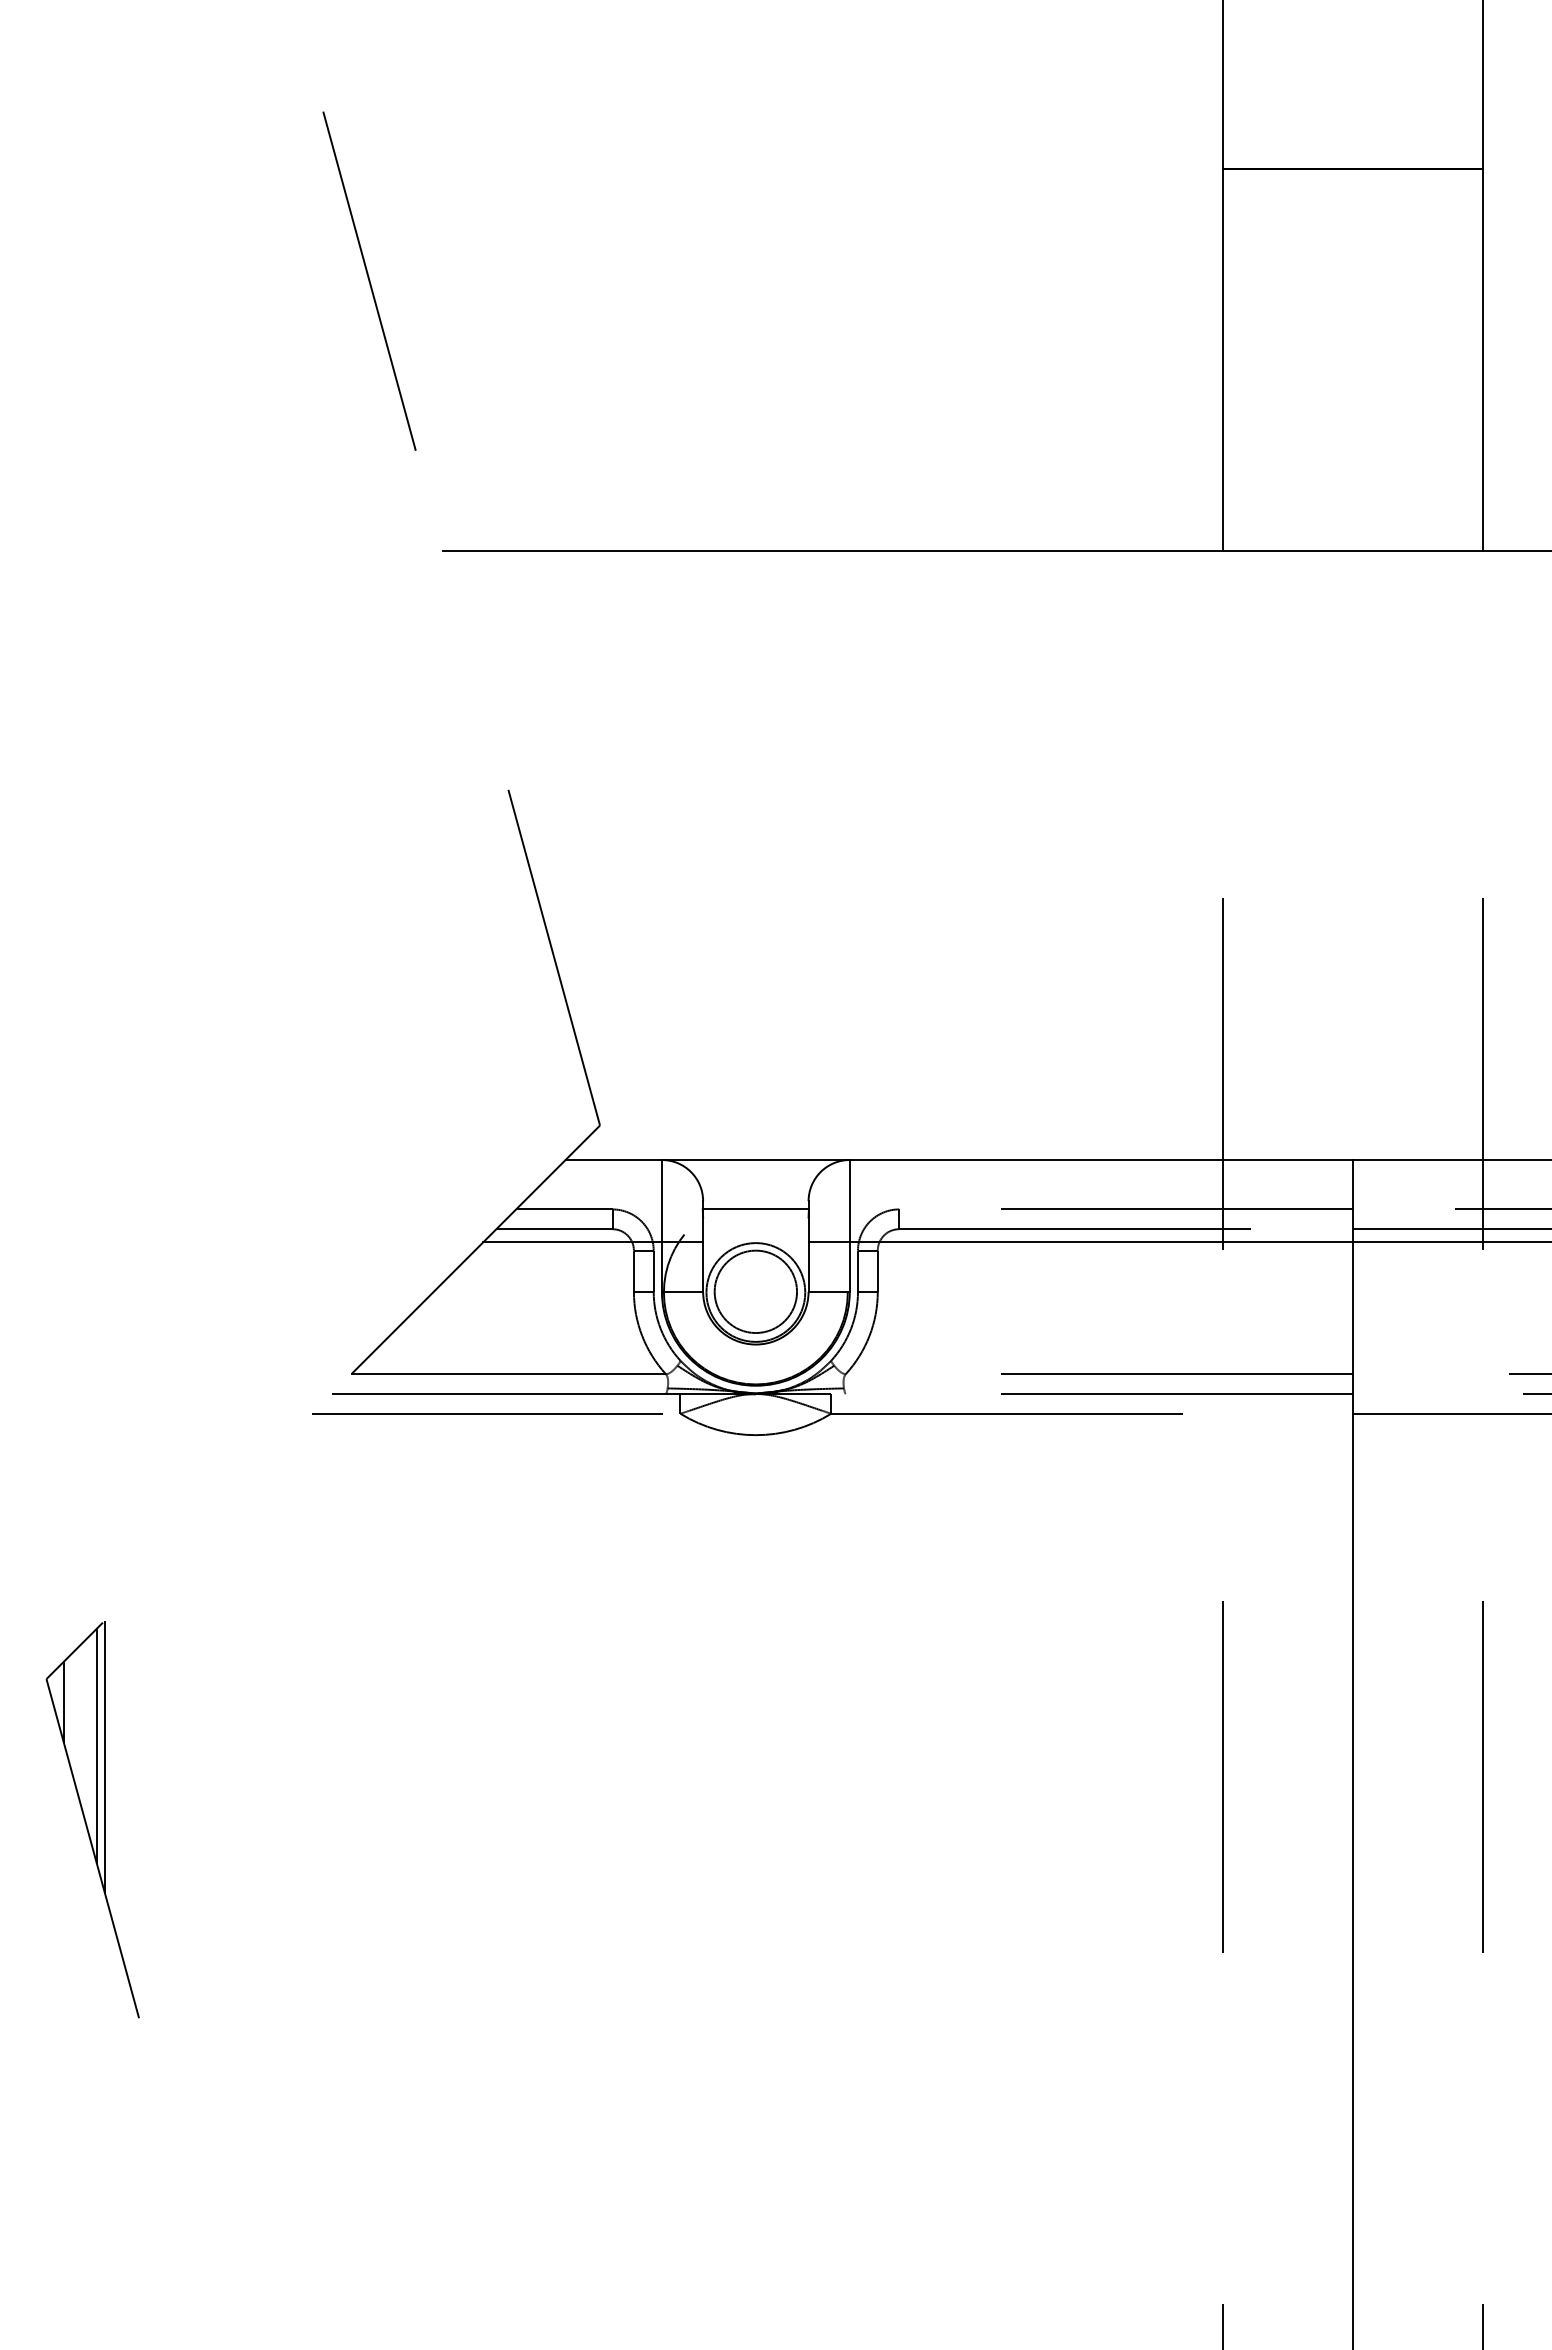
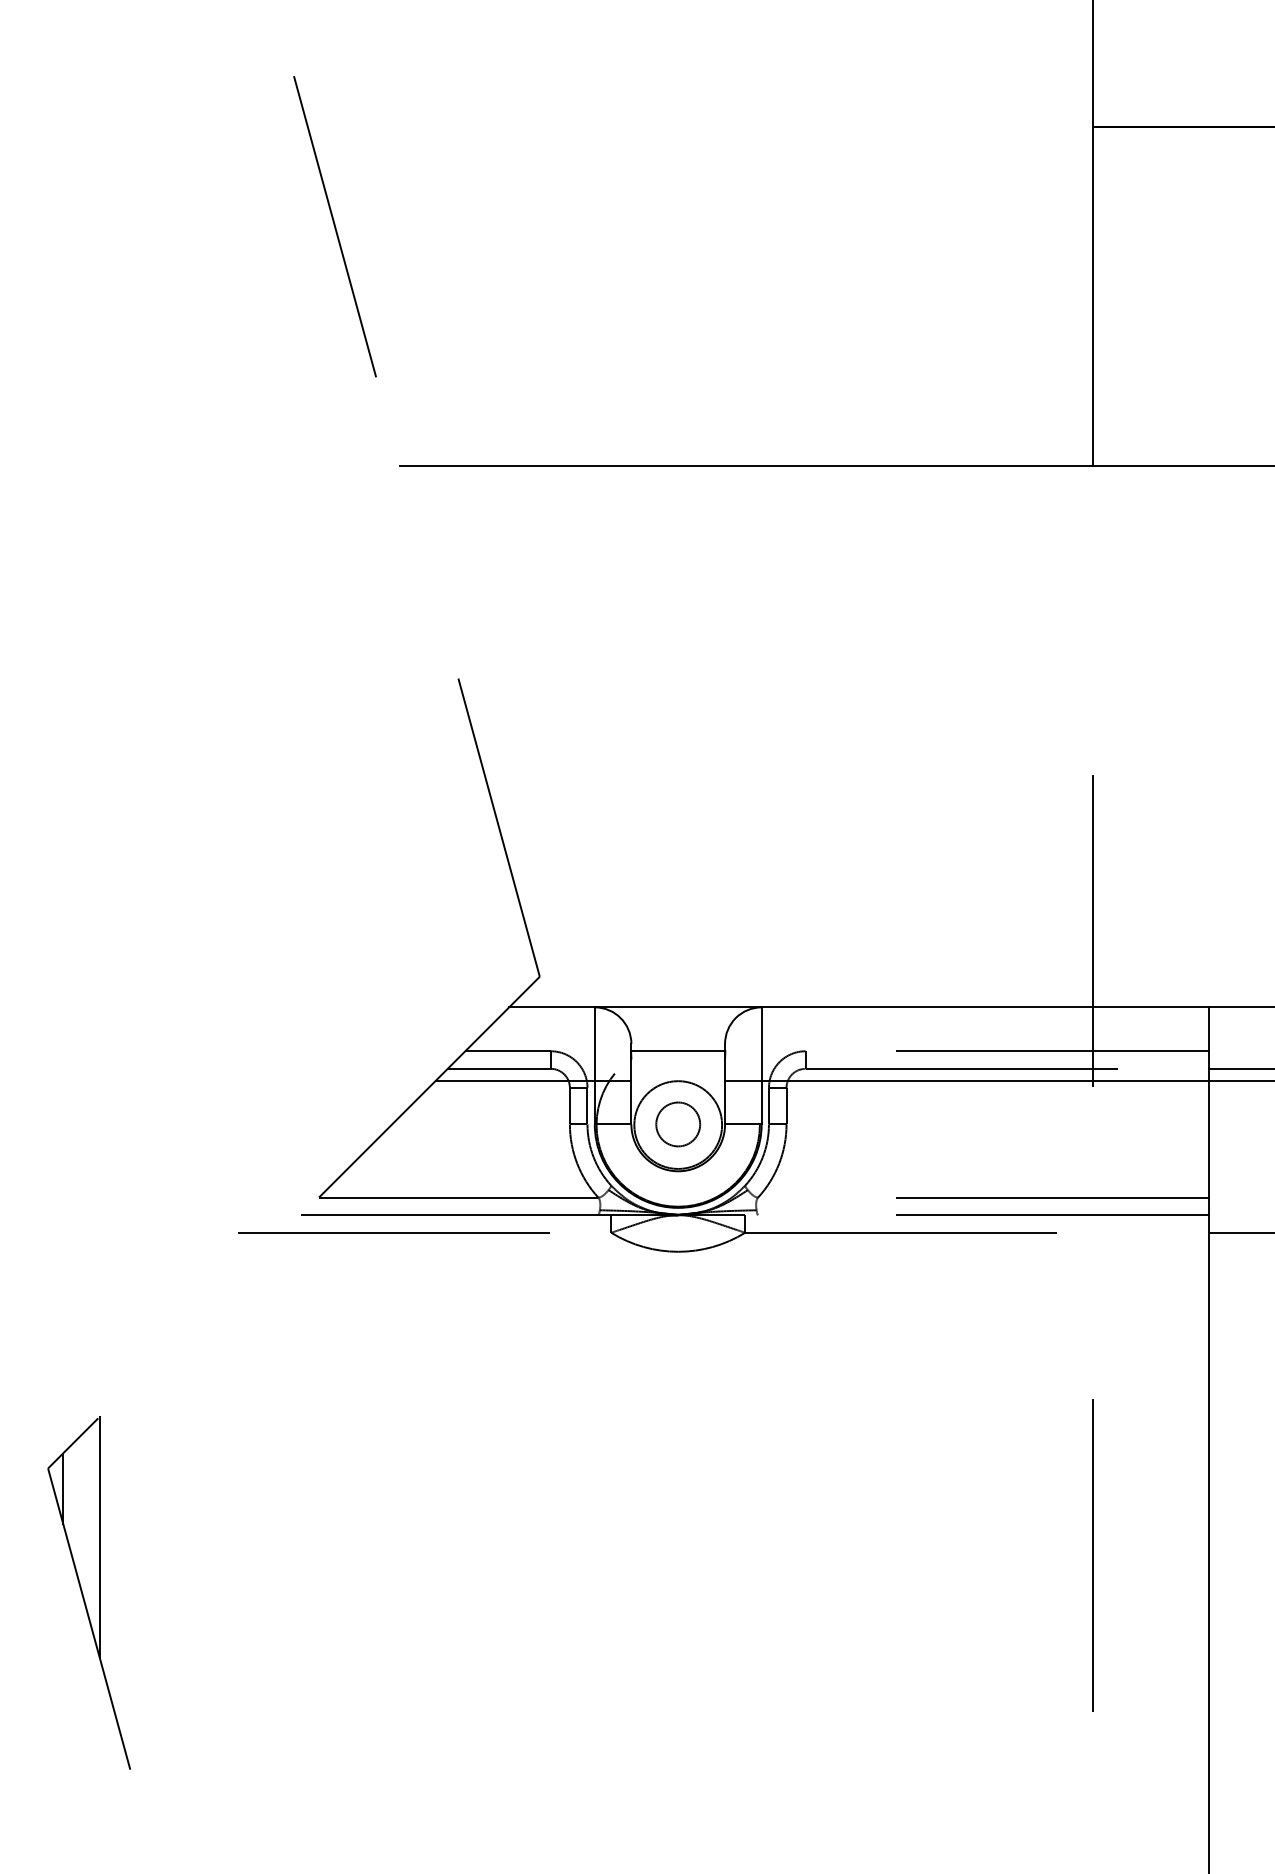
circle: (755, 1291) -> (677, 1124), size x0.6
line: (487, 1413) -> (393, 1232), moved
line: (96, 1745) -> (92, 1527), removed

